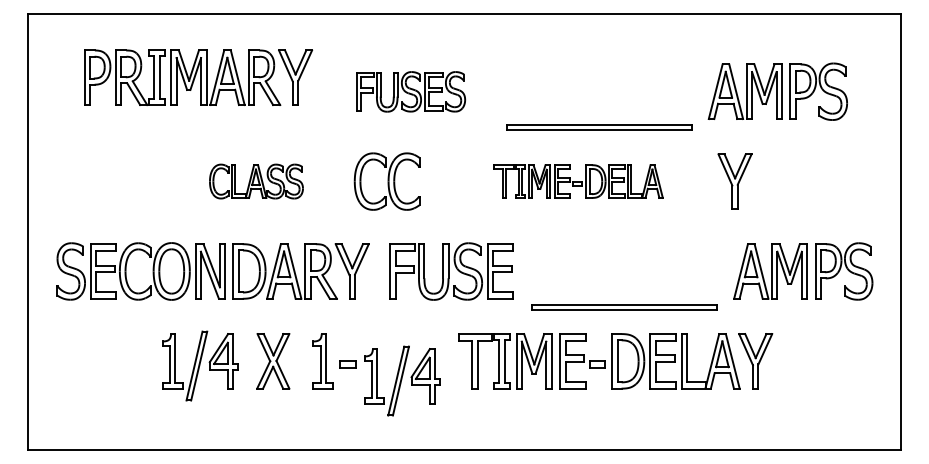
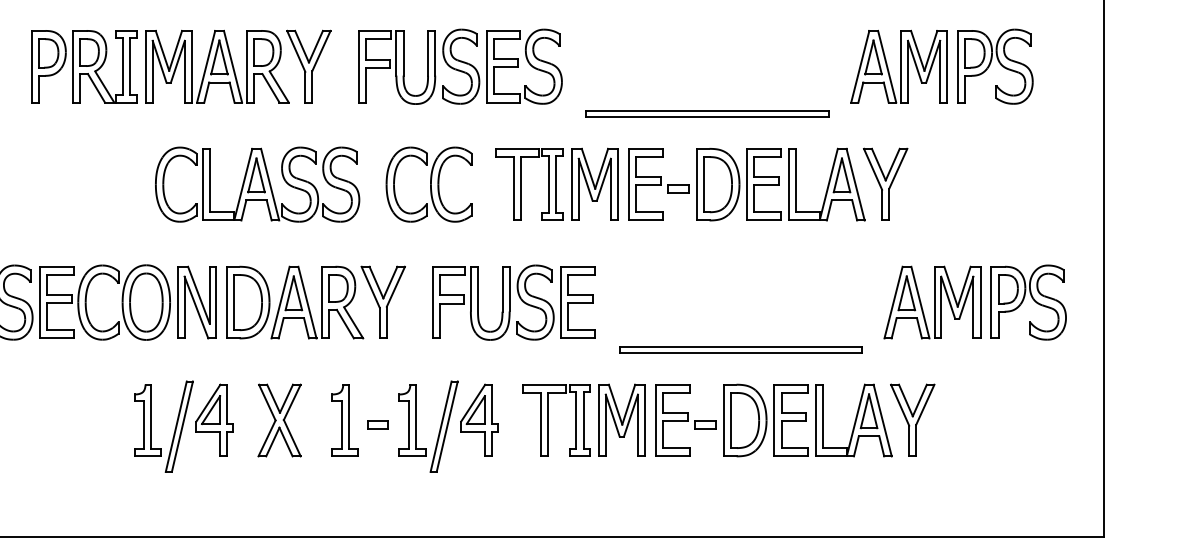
part: (198, 77) -> (181, 66), moved
part: (410, 91) -> (459, 66), size x1.43
part: (256, 181) -> (257, 184), size x1.67
part: (578, 181) -> (680, 184), size x1.67
part: (402, 380) -> (449, 425), moved

